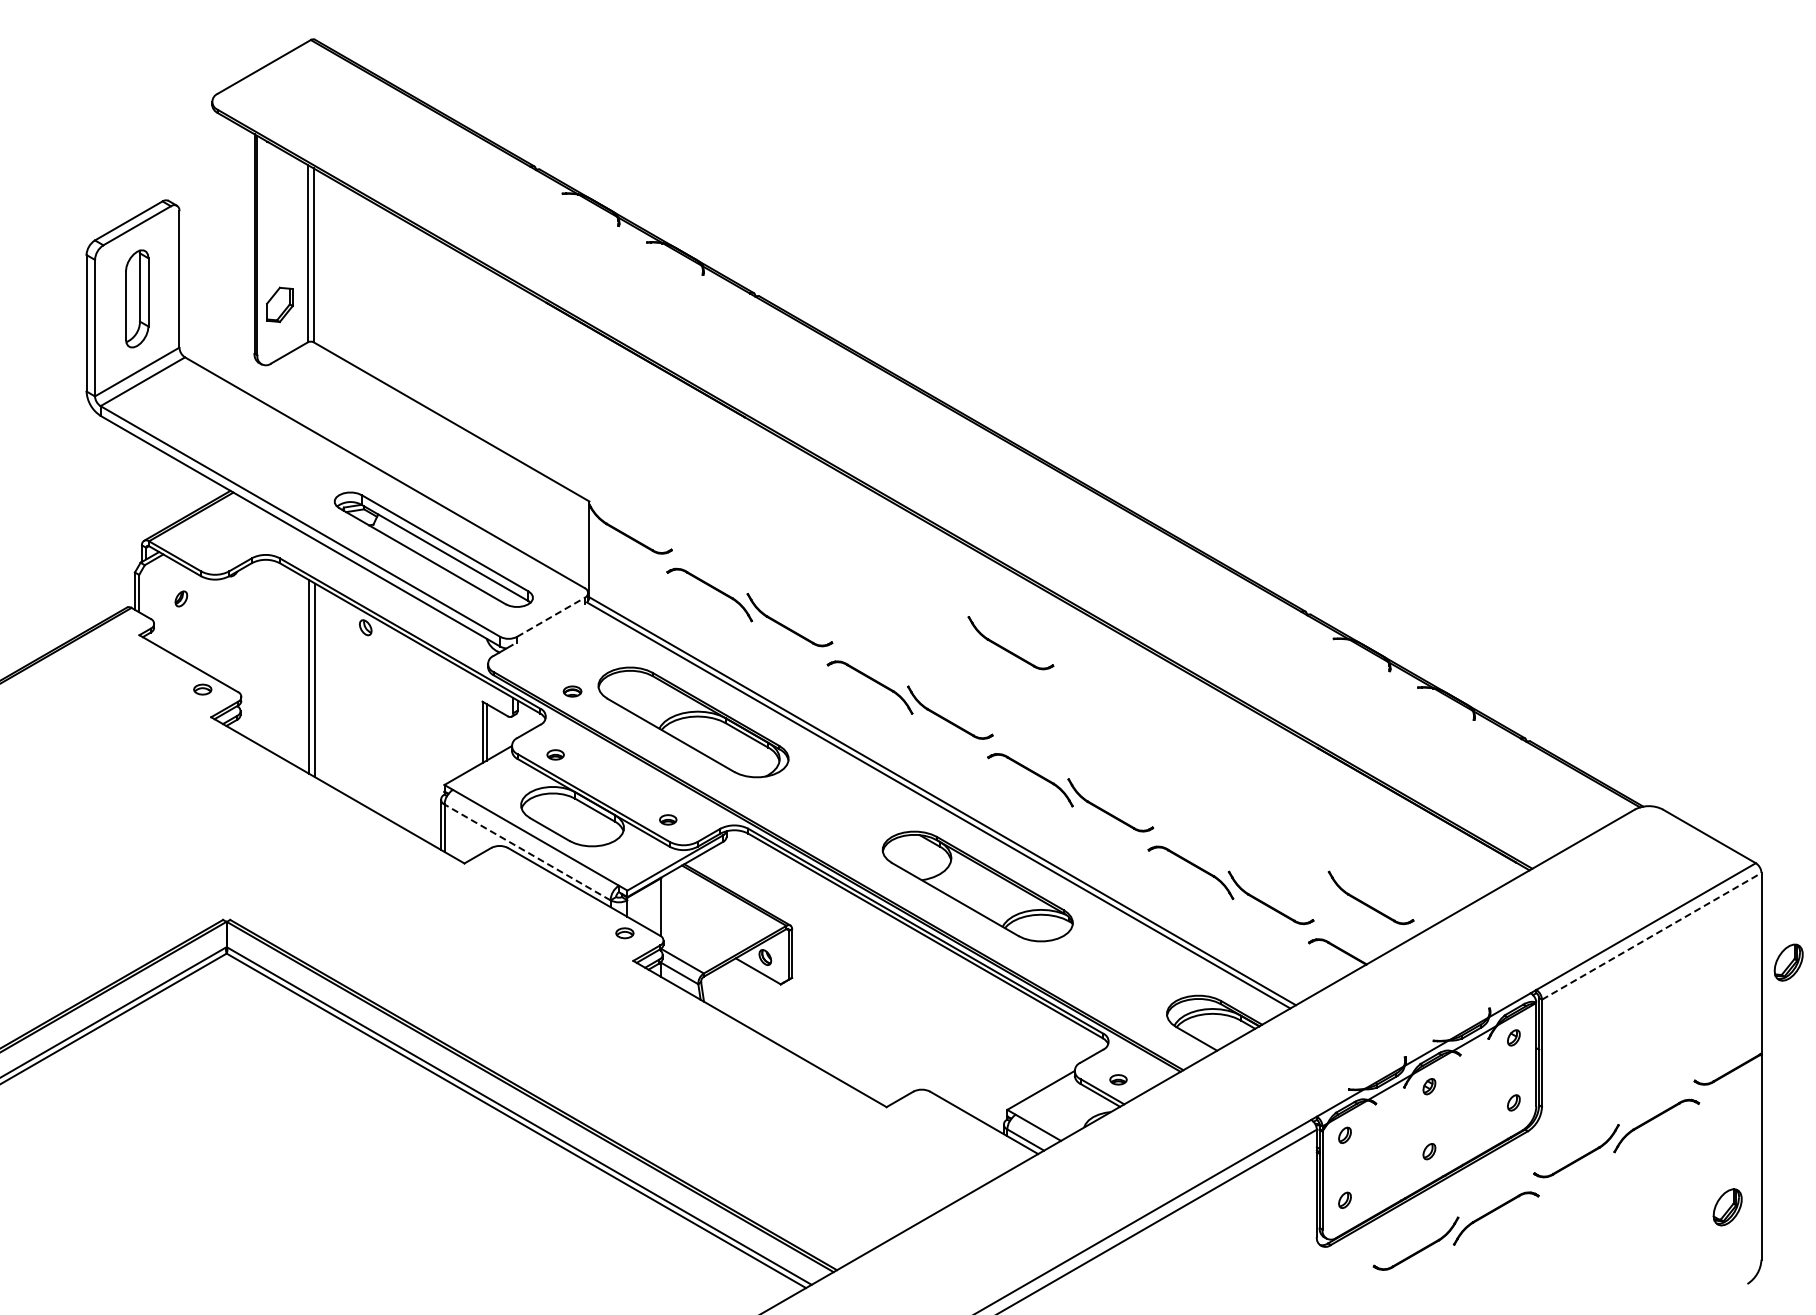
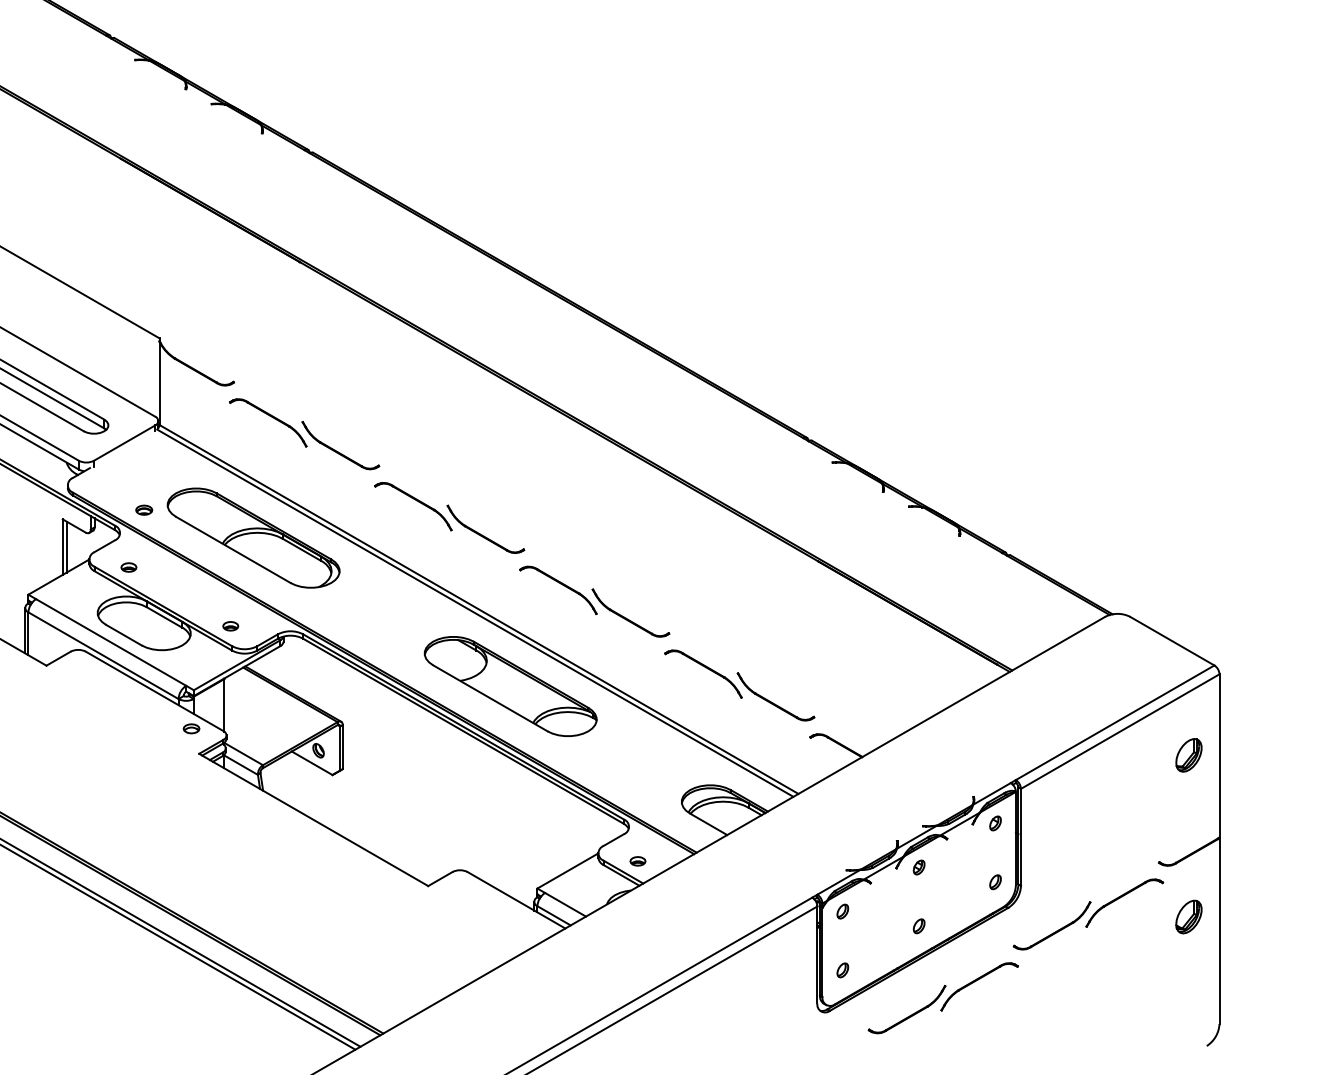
line: (550, 617) -> (124, 443), dashed -> solid
part: (1006, 648) -> (536, 471), removed
line: (527, 852) -> (103, 655), dashed -> solid
part: (1365, 902) -> (861, 700), removed
line: (1651, 936) -> (1120, 731), dashed -> solid
part: (1788, 962) -> (1188, 755), moved
part: (1727, 1207) -> (1188, 917), moved

